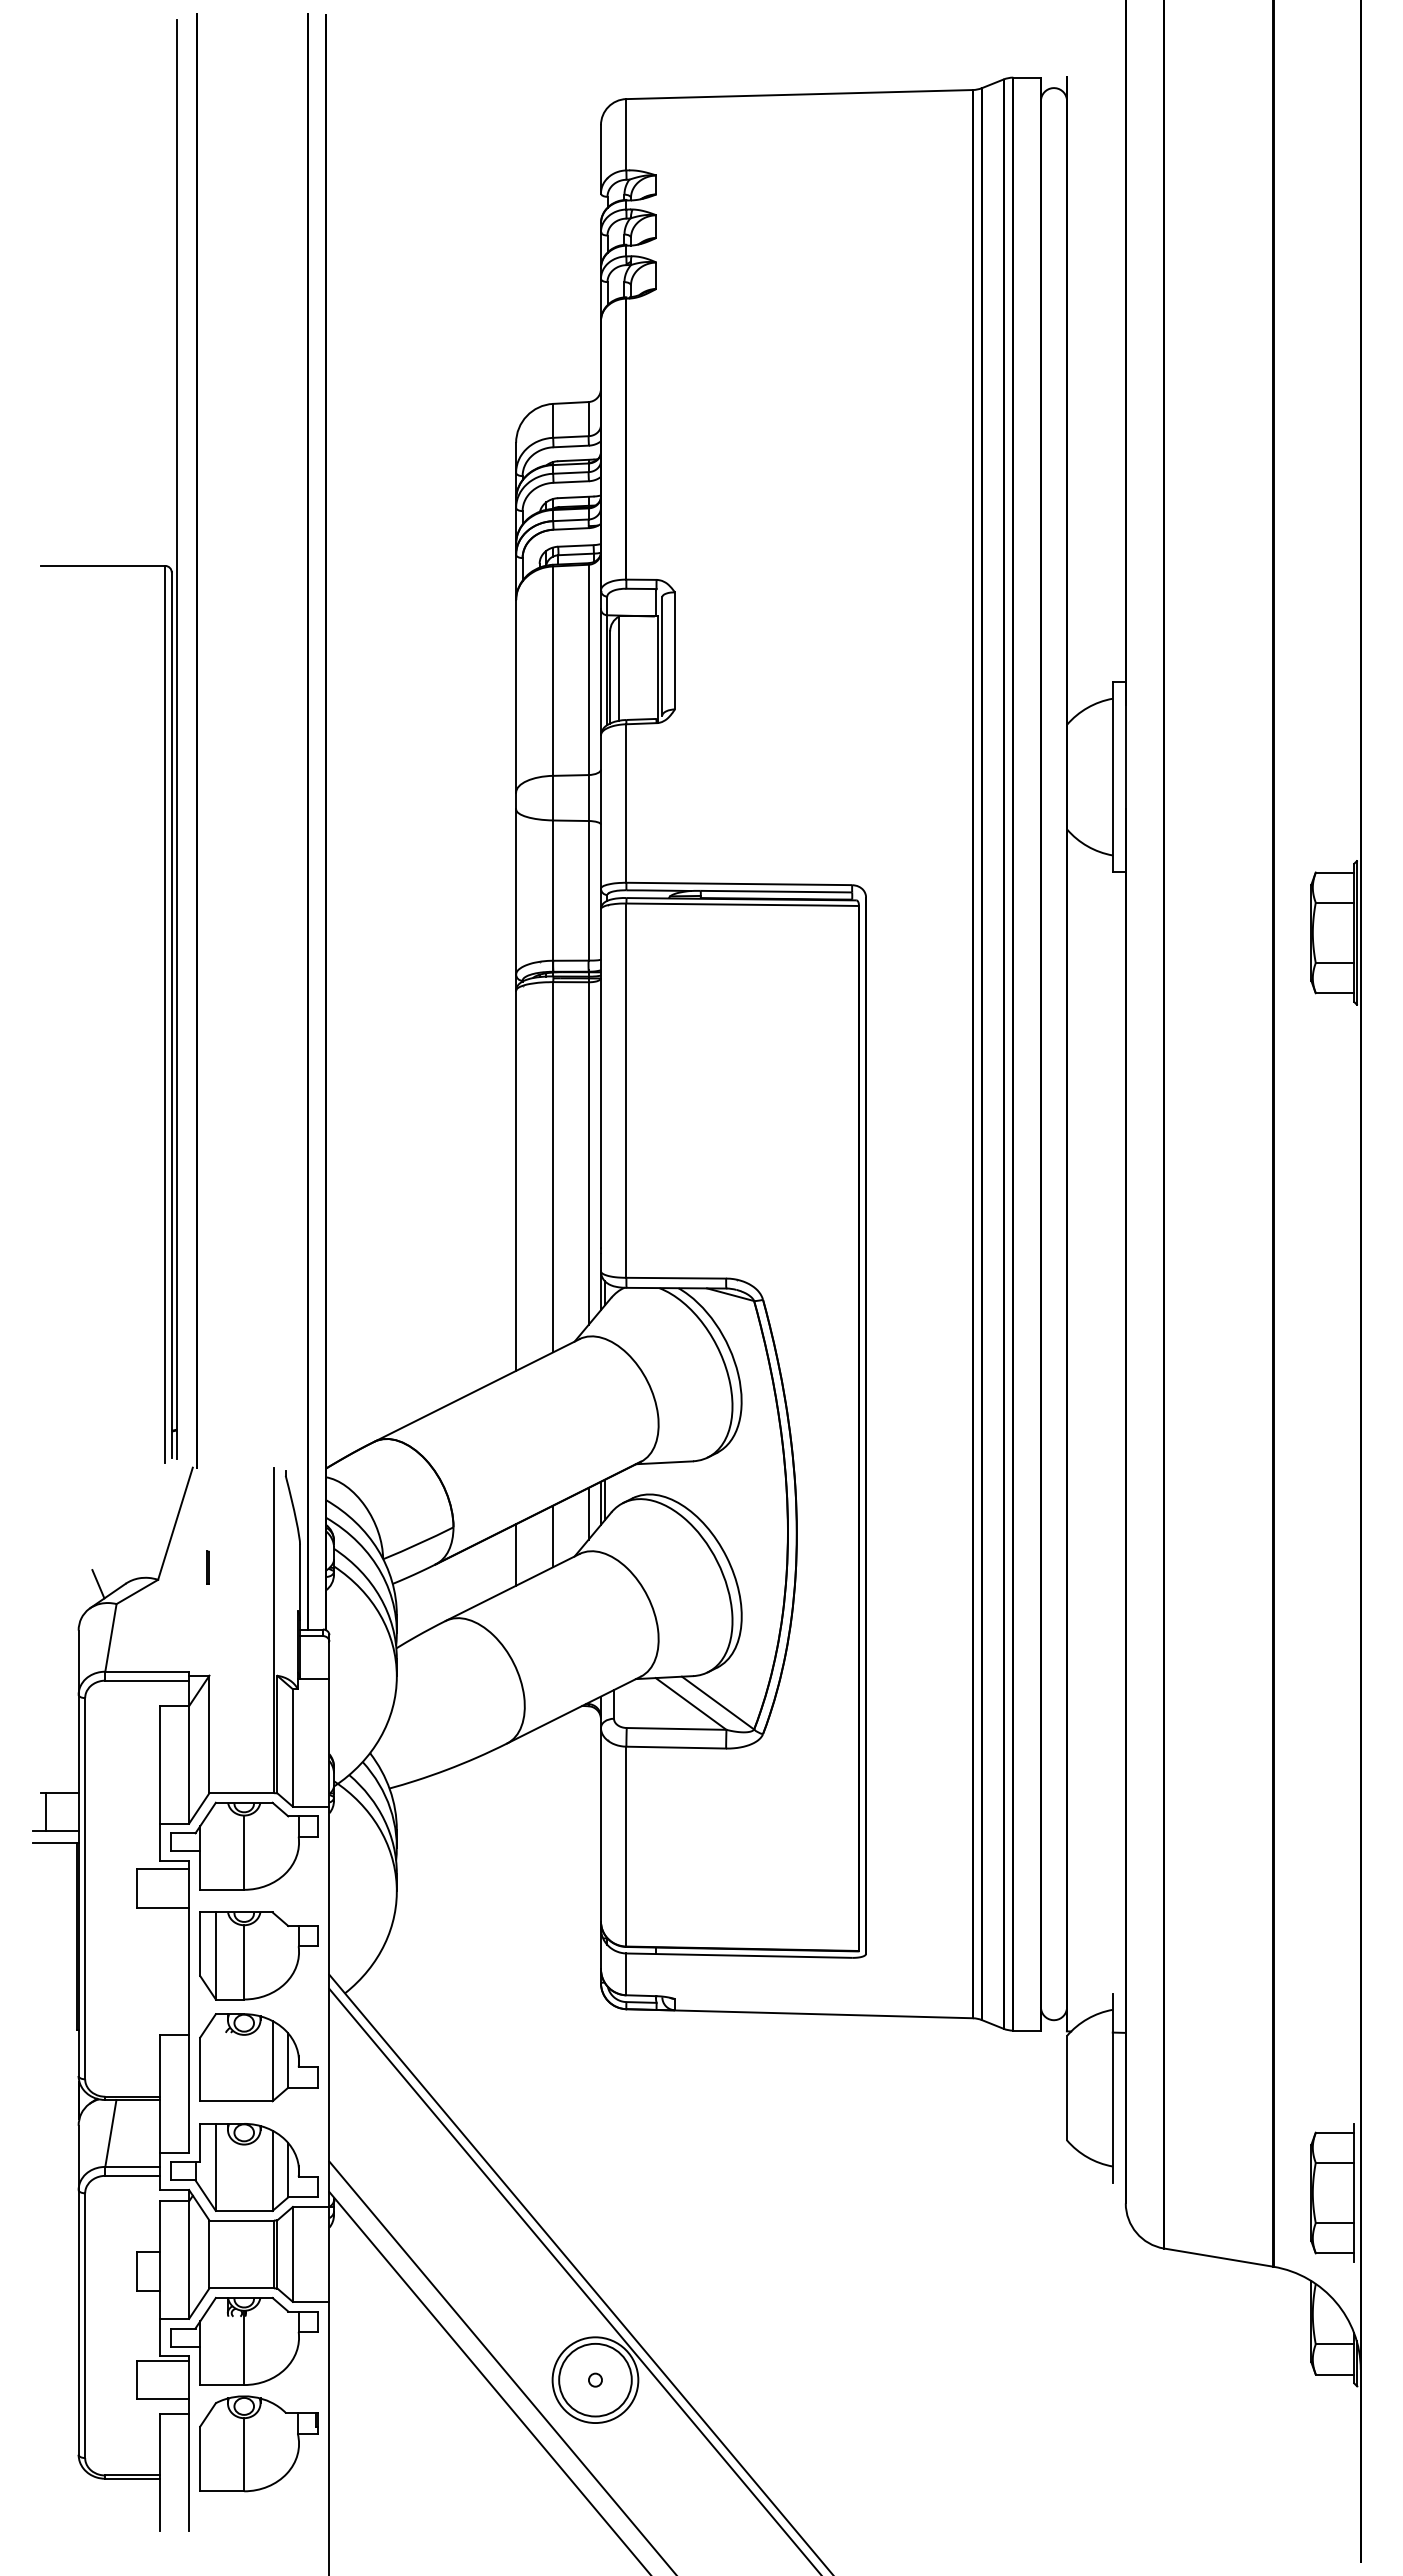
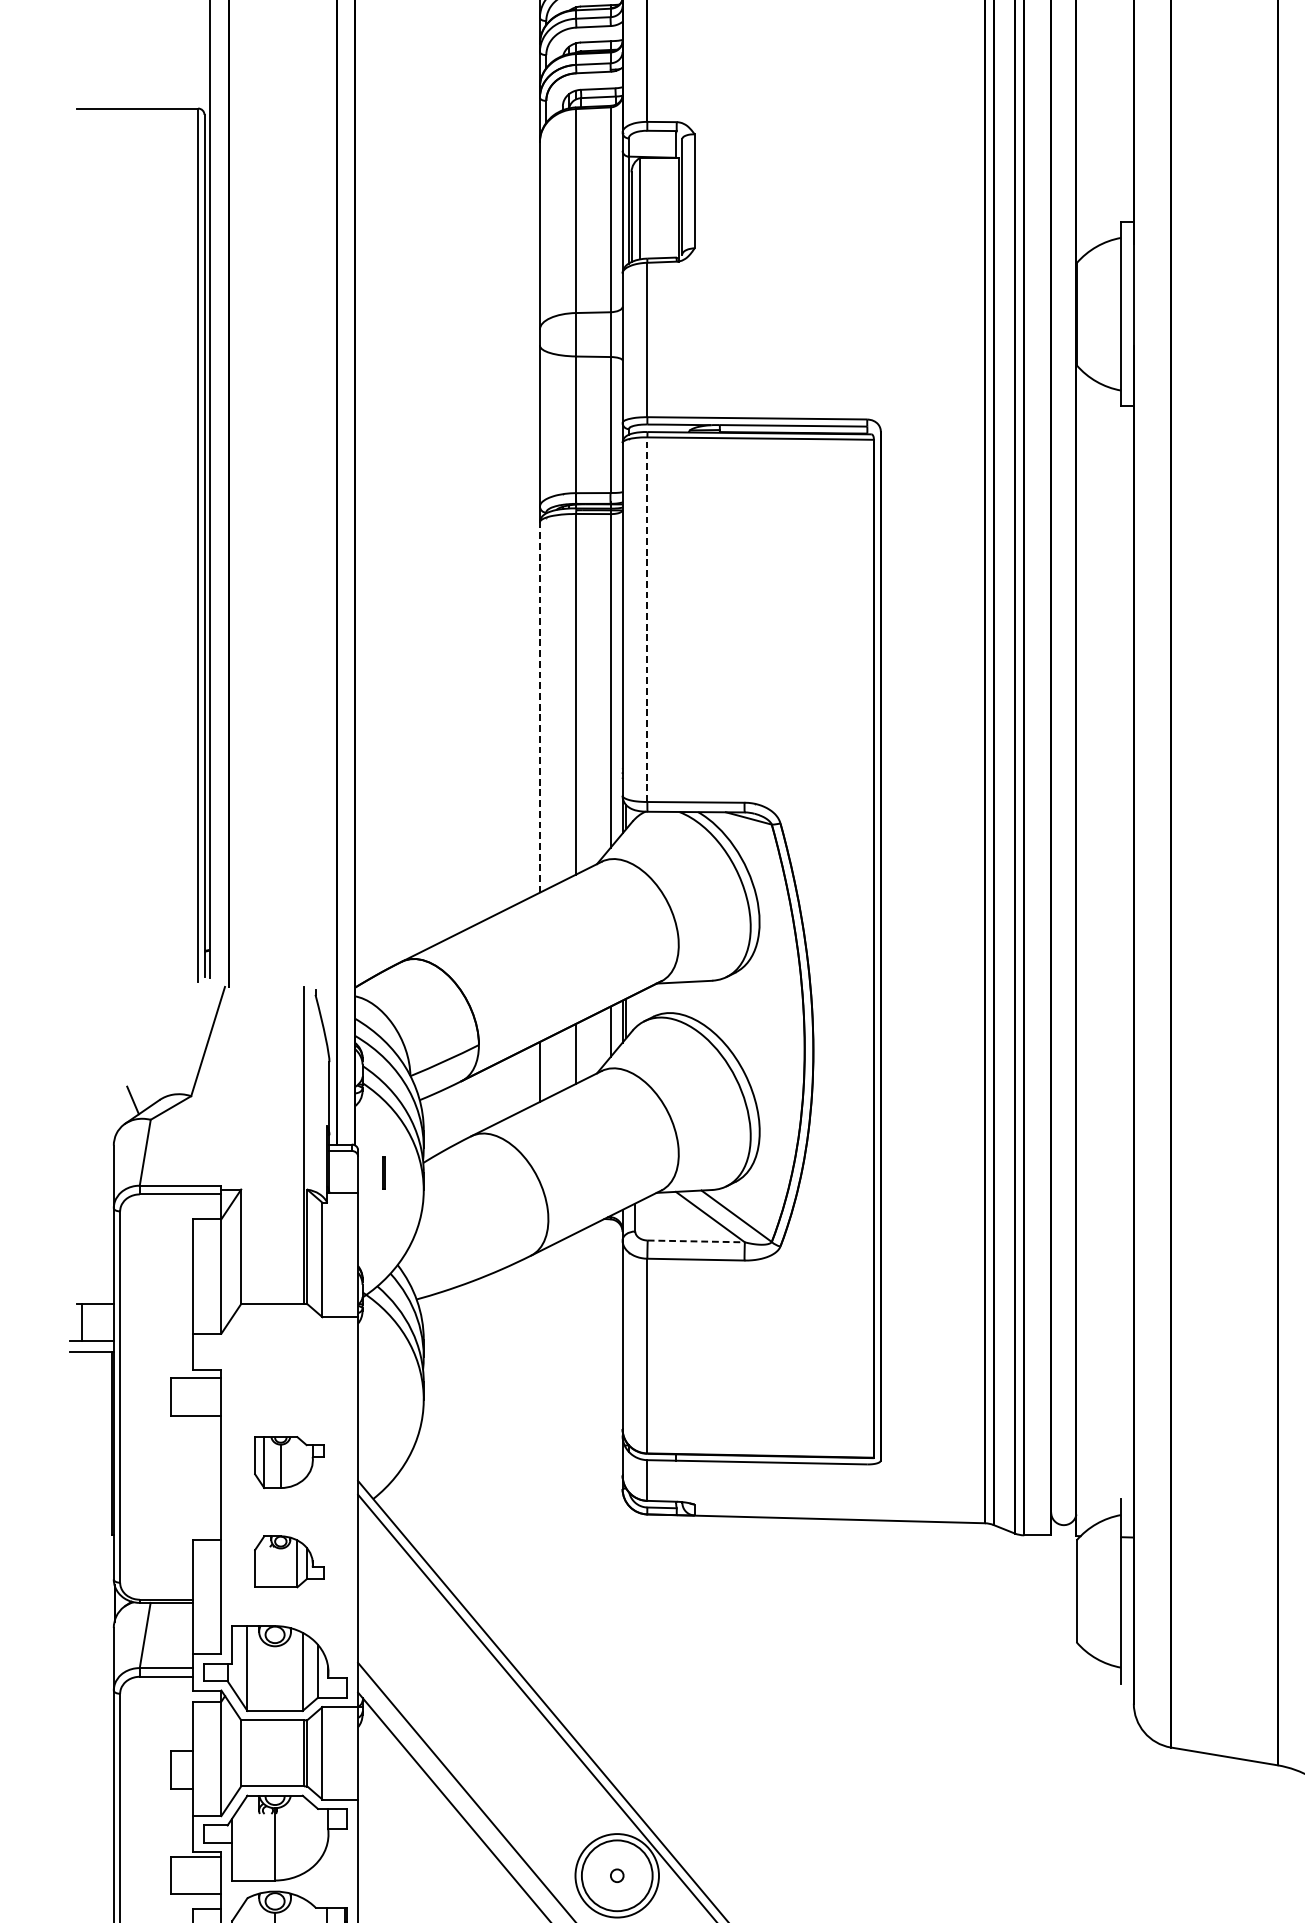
line: (626, 1090) -> (647, 619), solid -> dashed
line: (516, 1180) -> (540, 707), solid -> dashed
line: (207, 1567) -> (383, 1172), moved
line: (676, 1728) -> (696, 1241), solid -> dashed
part: (244, 1845) -> (275, 1354), removed
part: (258, 1955) -> (288, 1462), size x0.6
part: (258, 2057) -> (288, 1561), size x0.6

